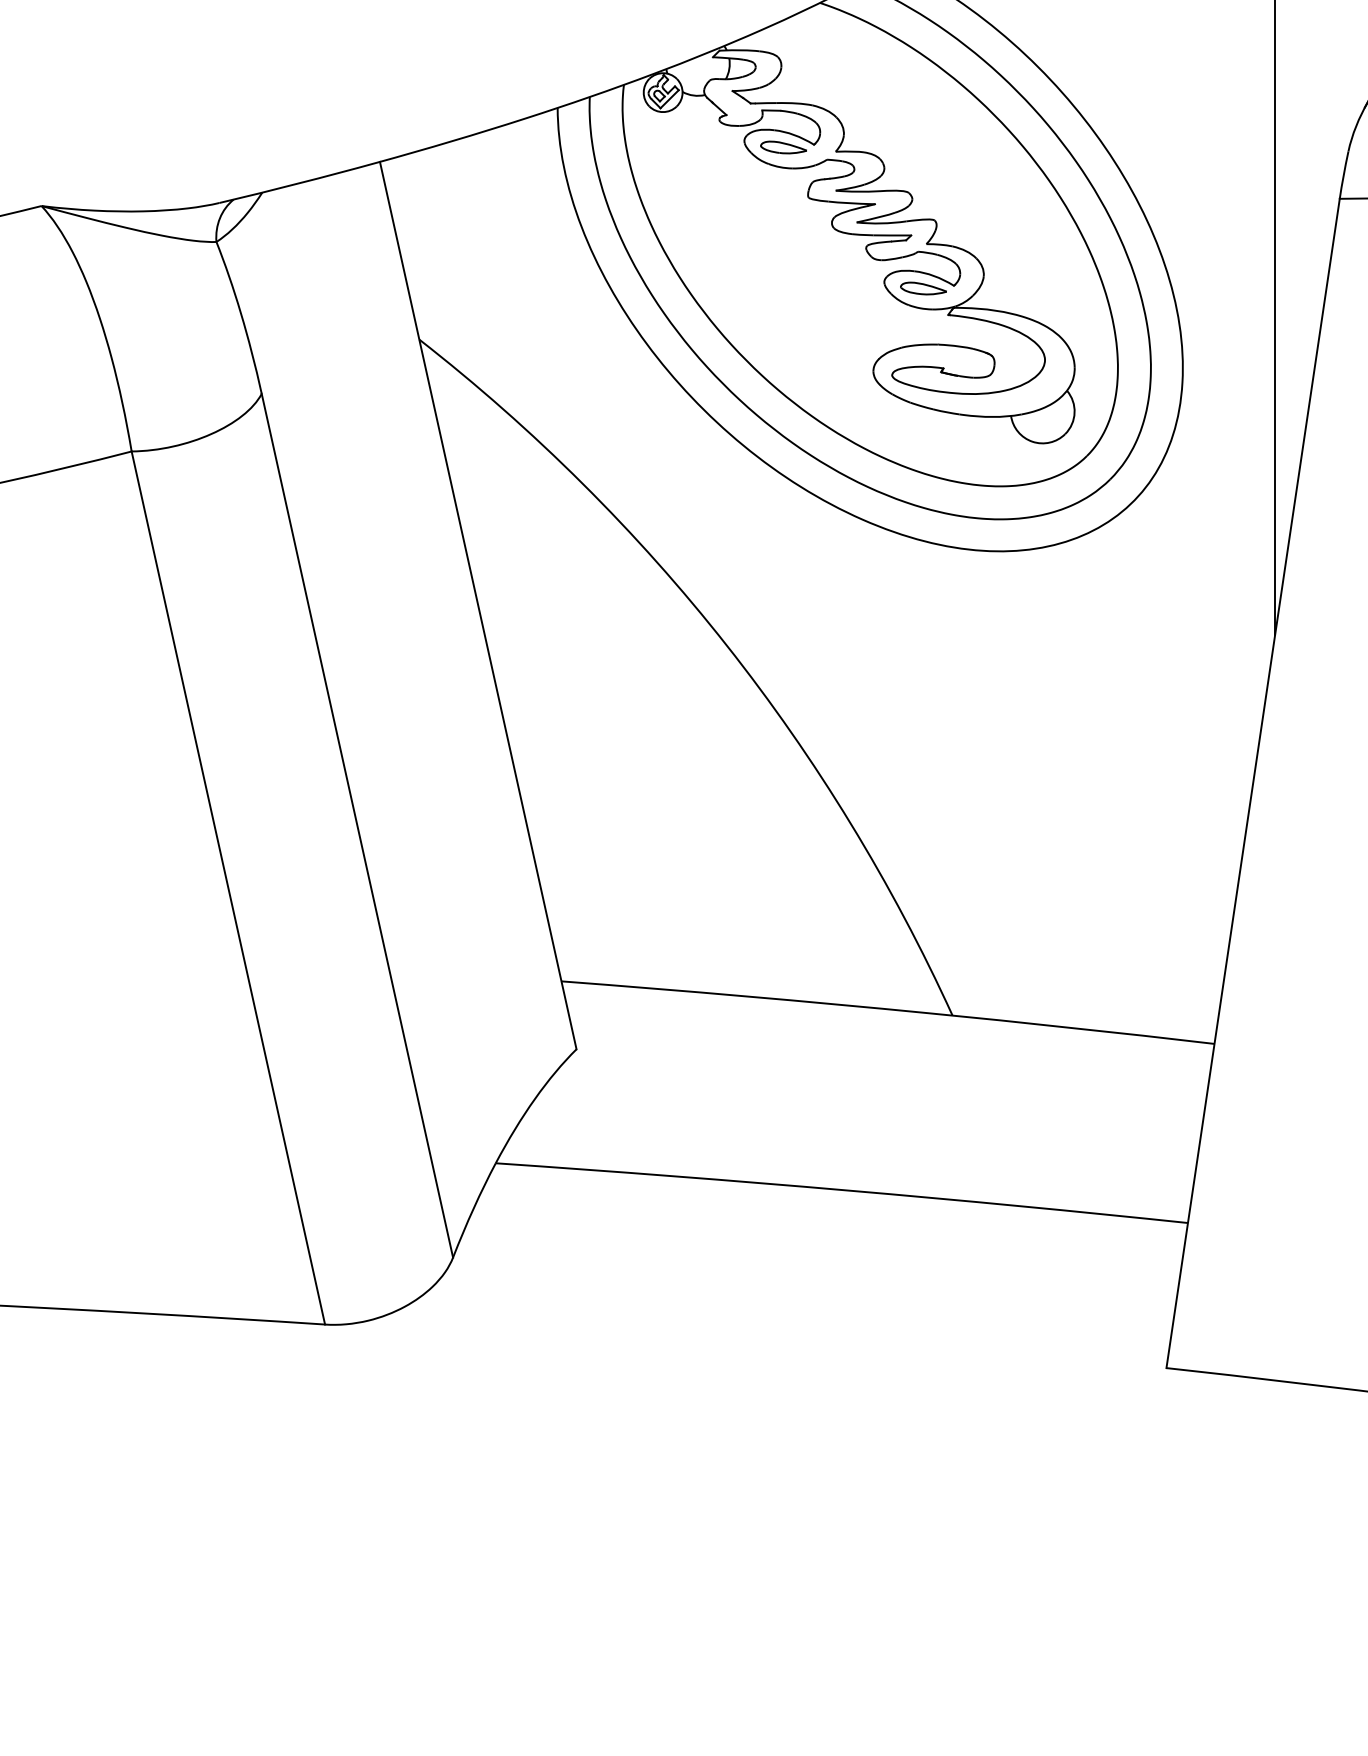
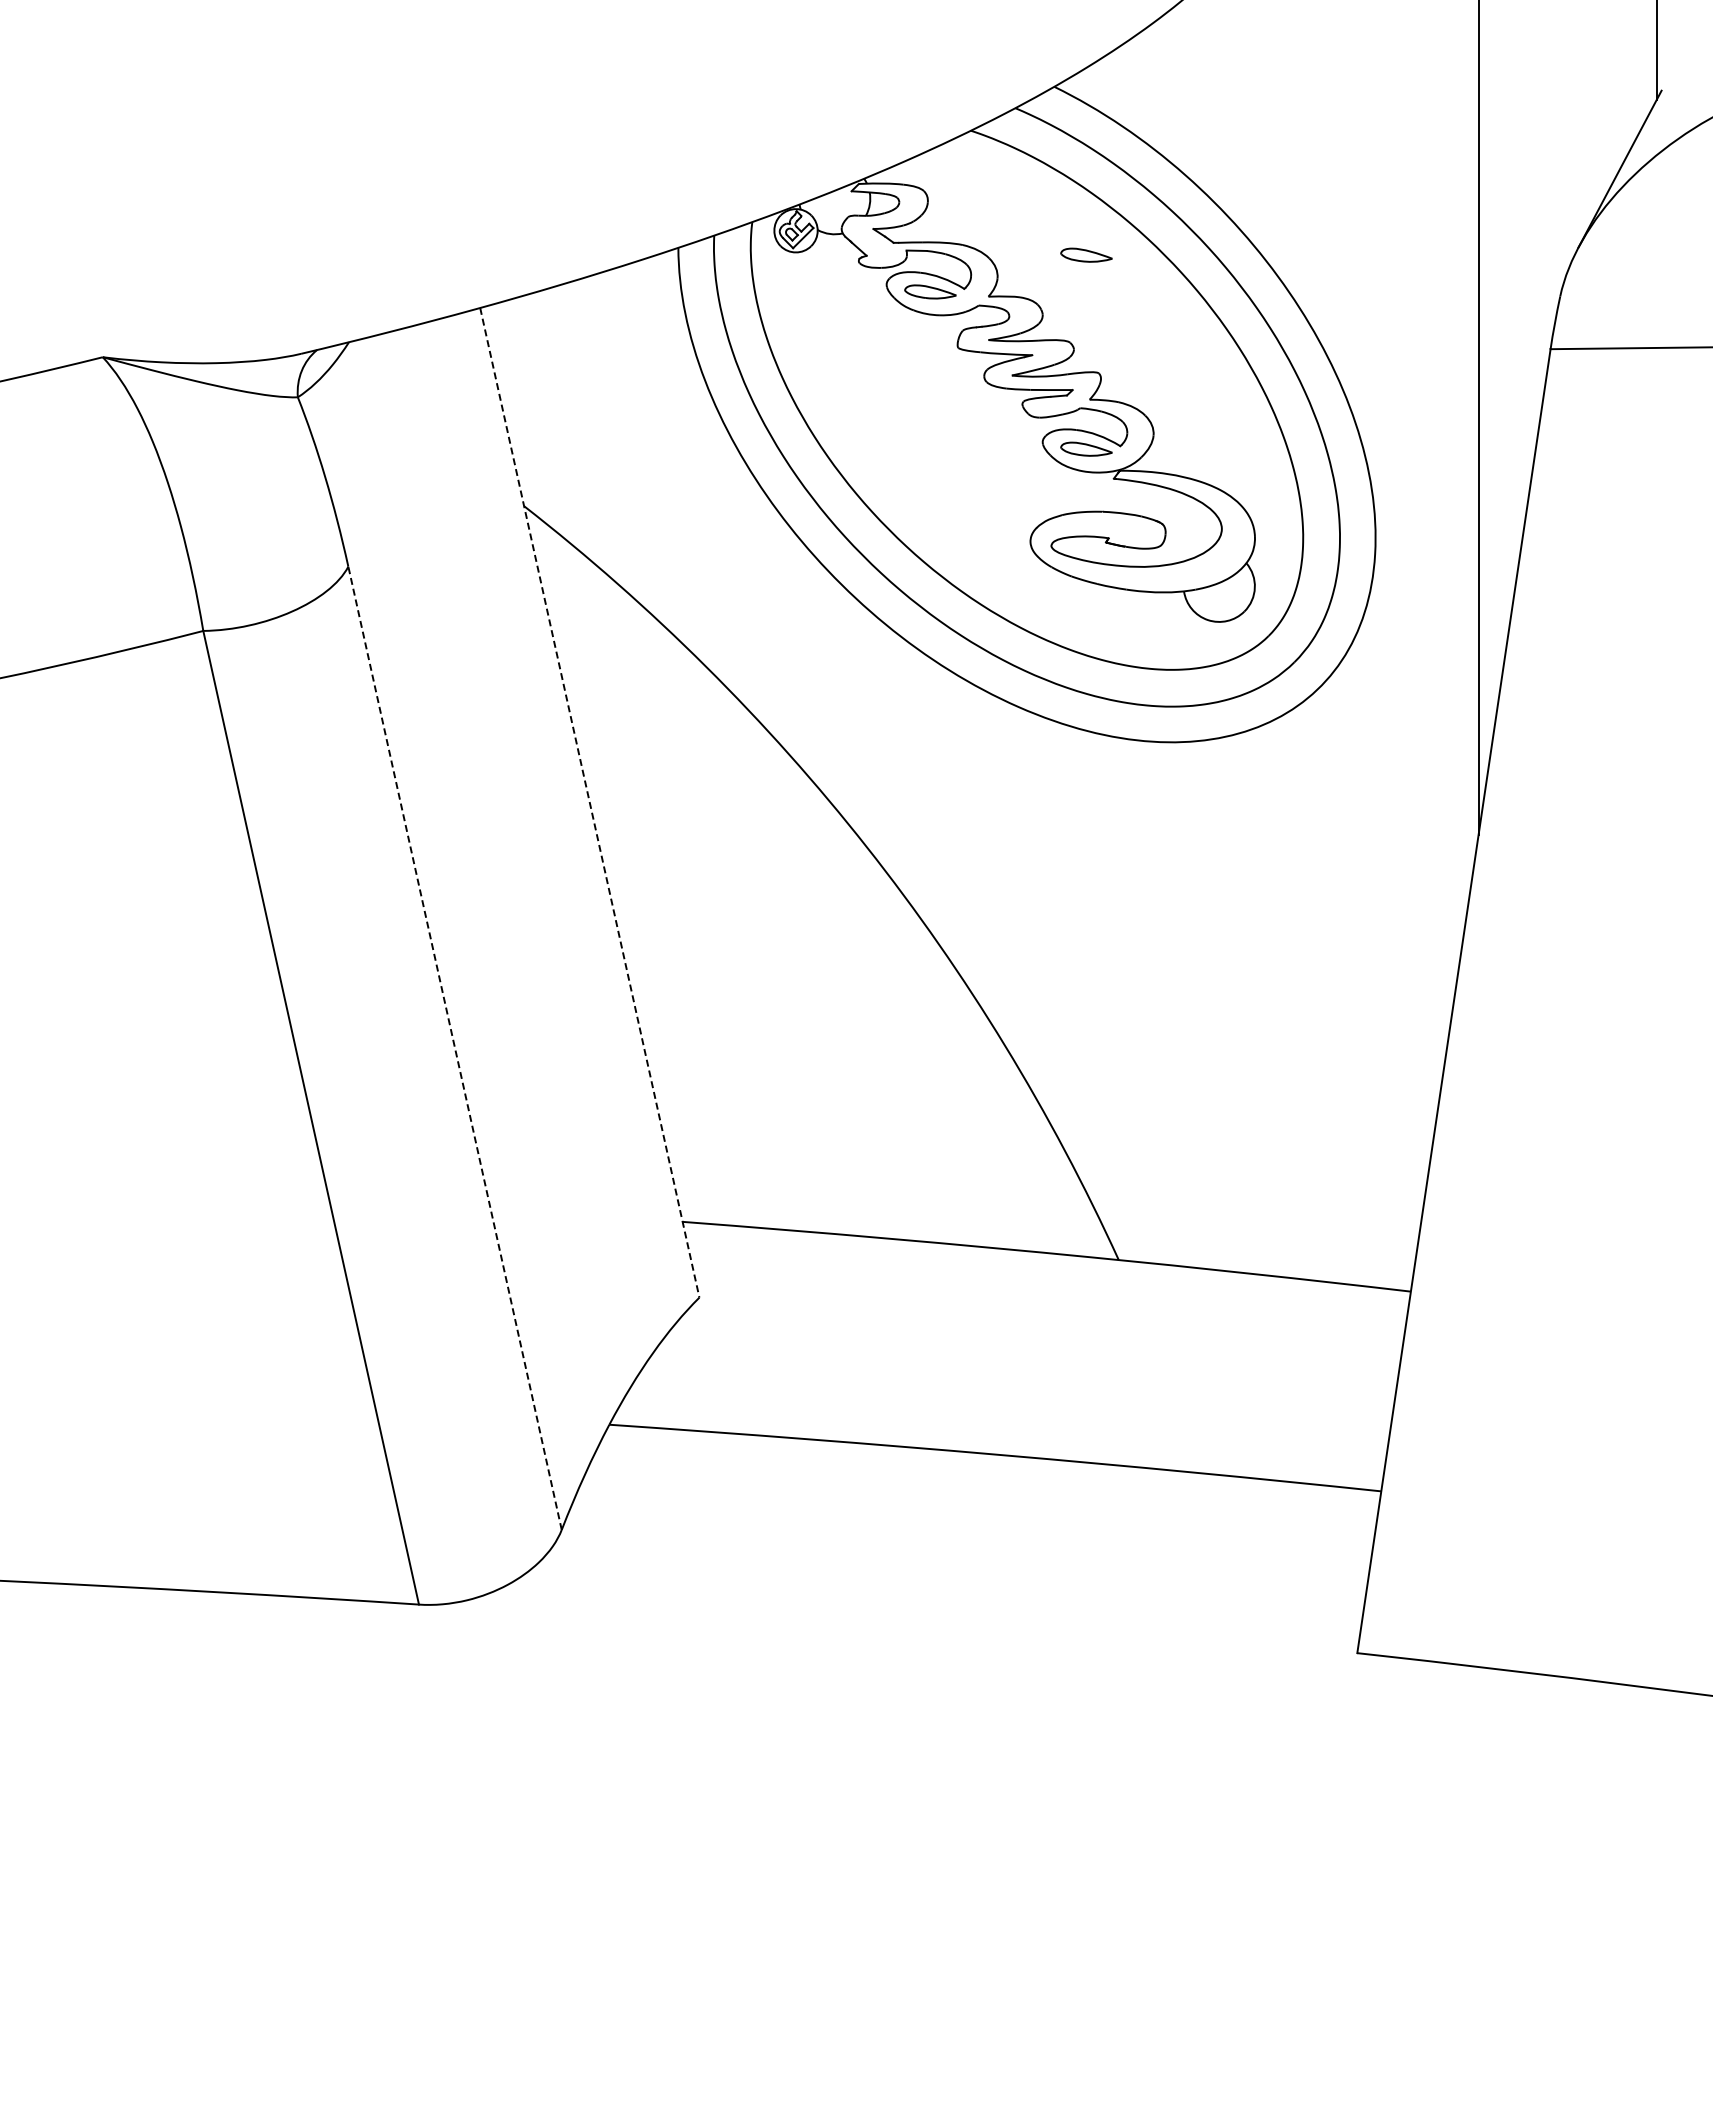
part: (923, 113) -> (1086, 254), added
line: (477, 605) -> (589, 802), solid -> dashed
line: (356, 825) -> (454, 1047), solid -> dashed

